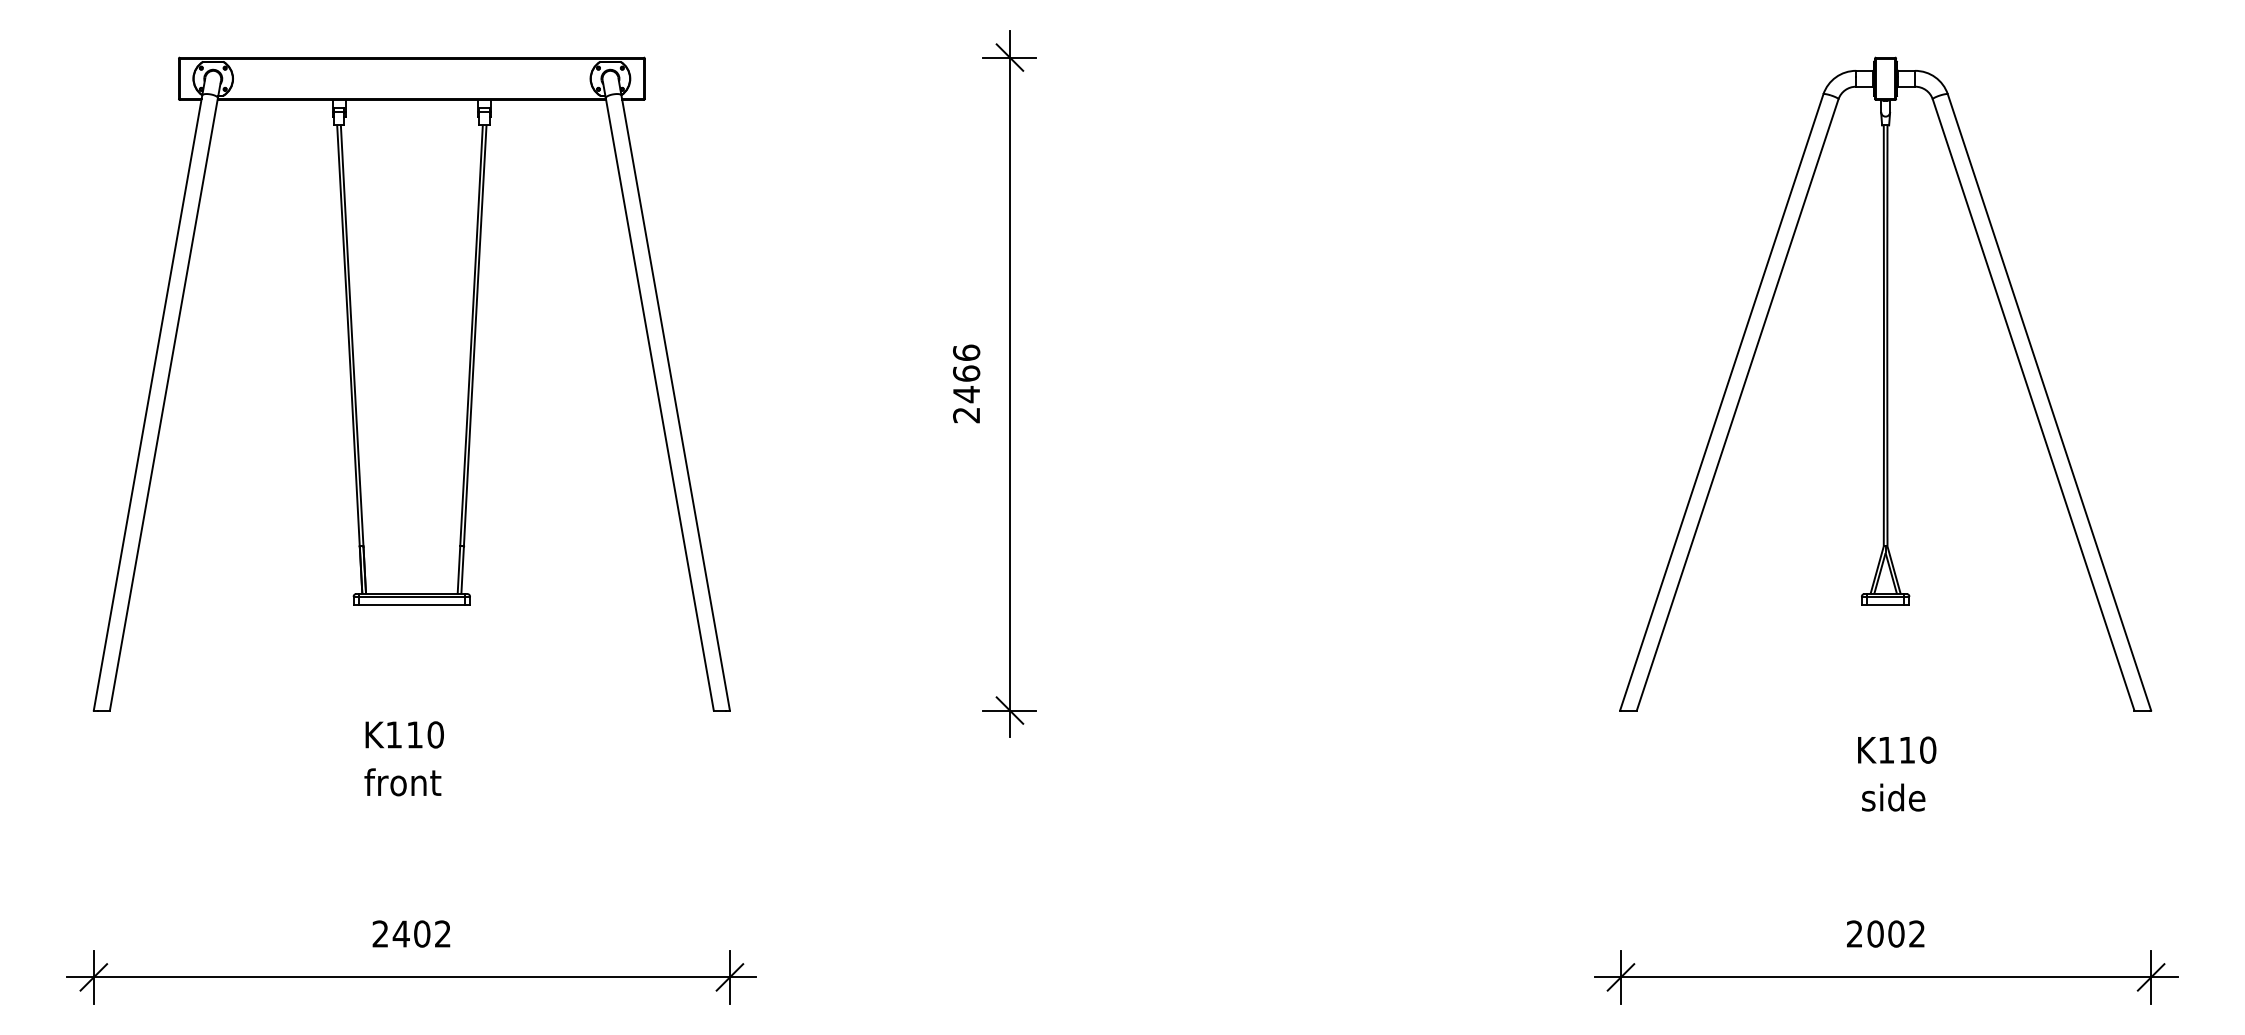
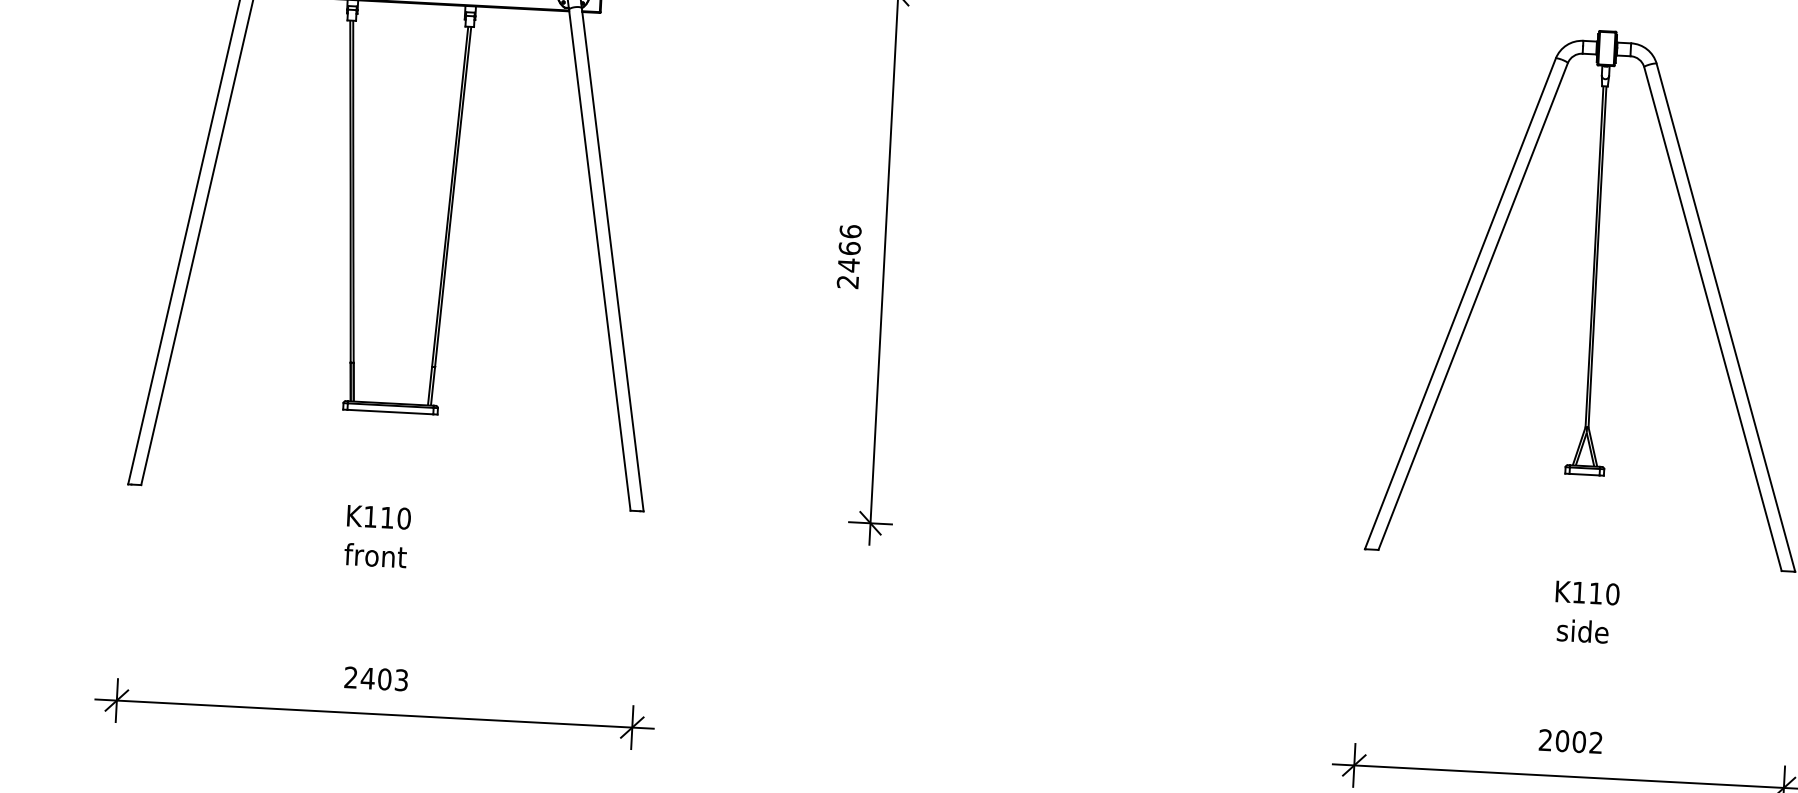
text: (442, 933) -> (401, 679), 2402 -> 2403

